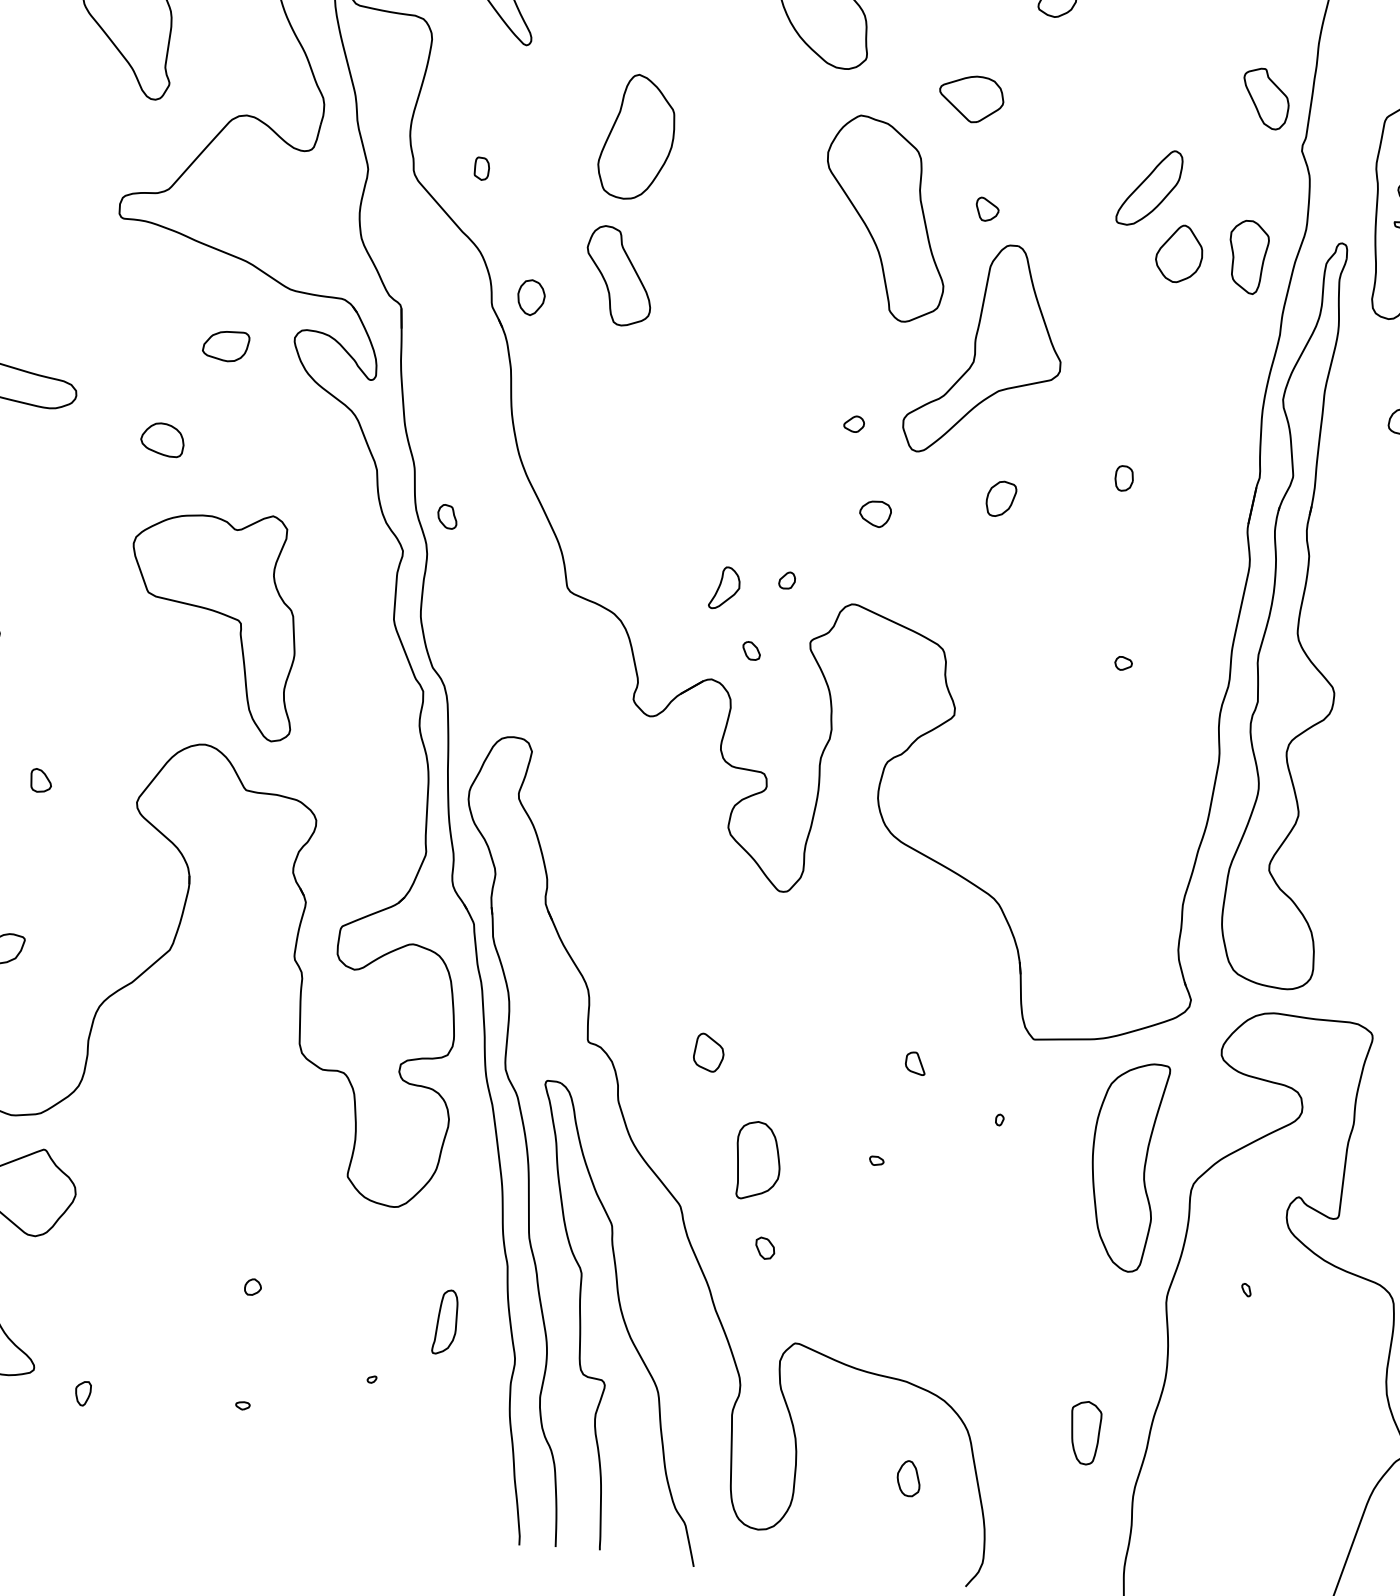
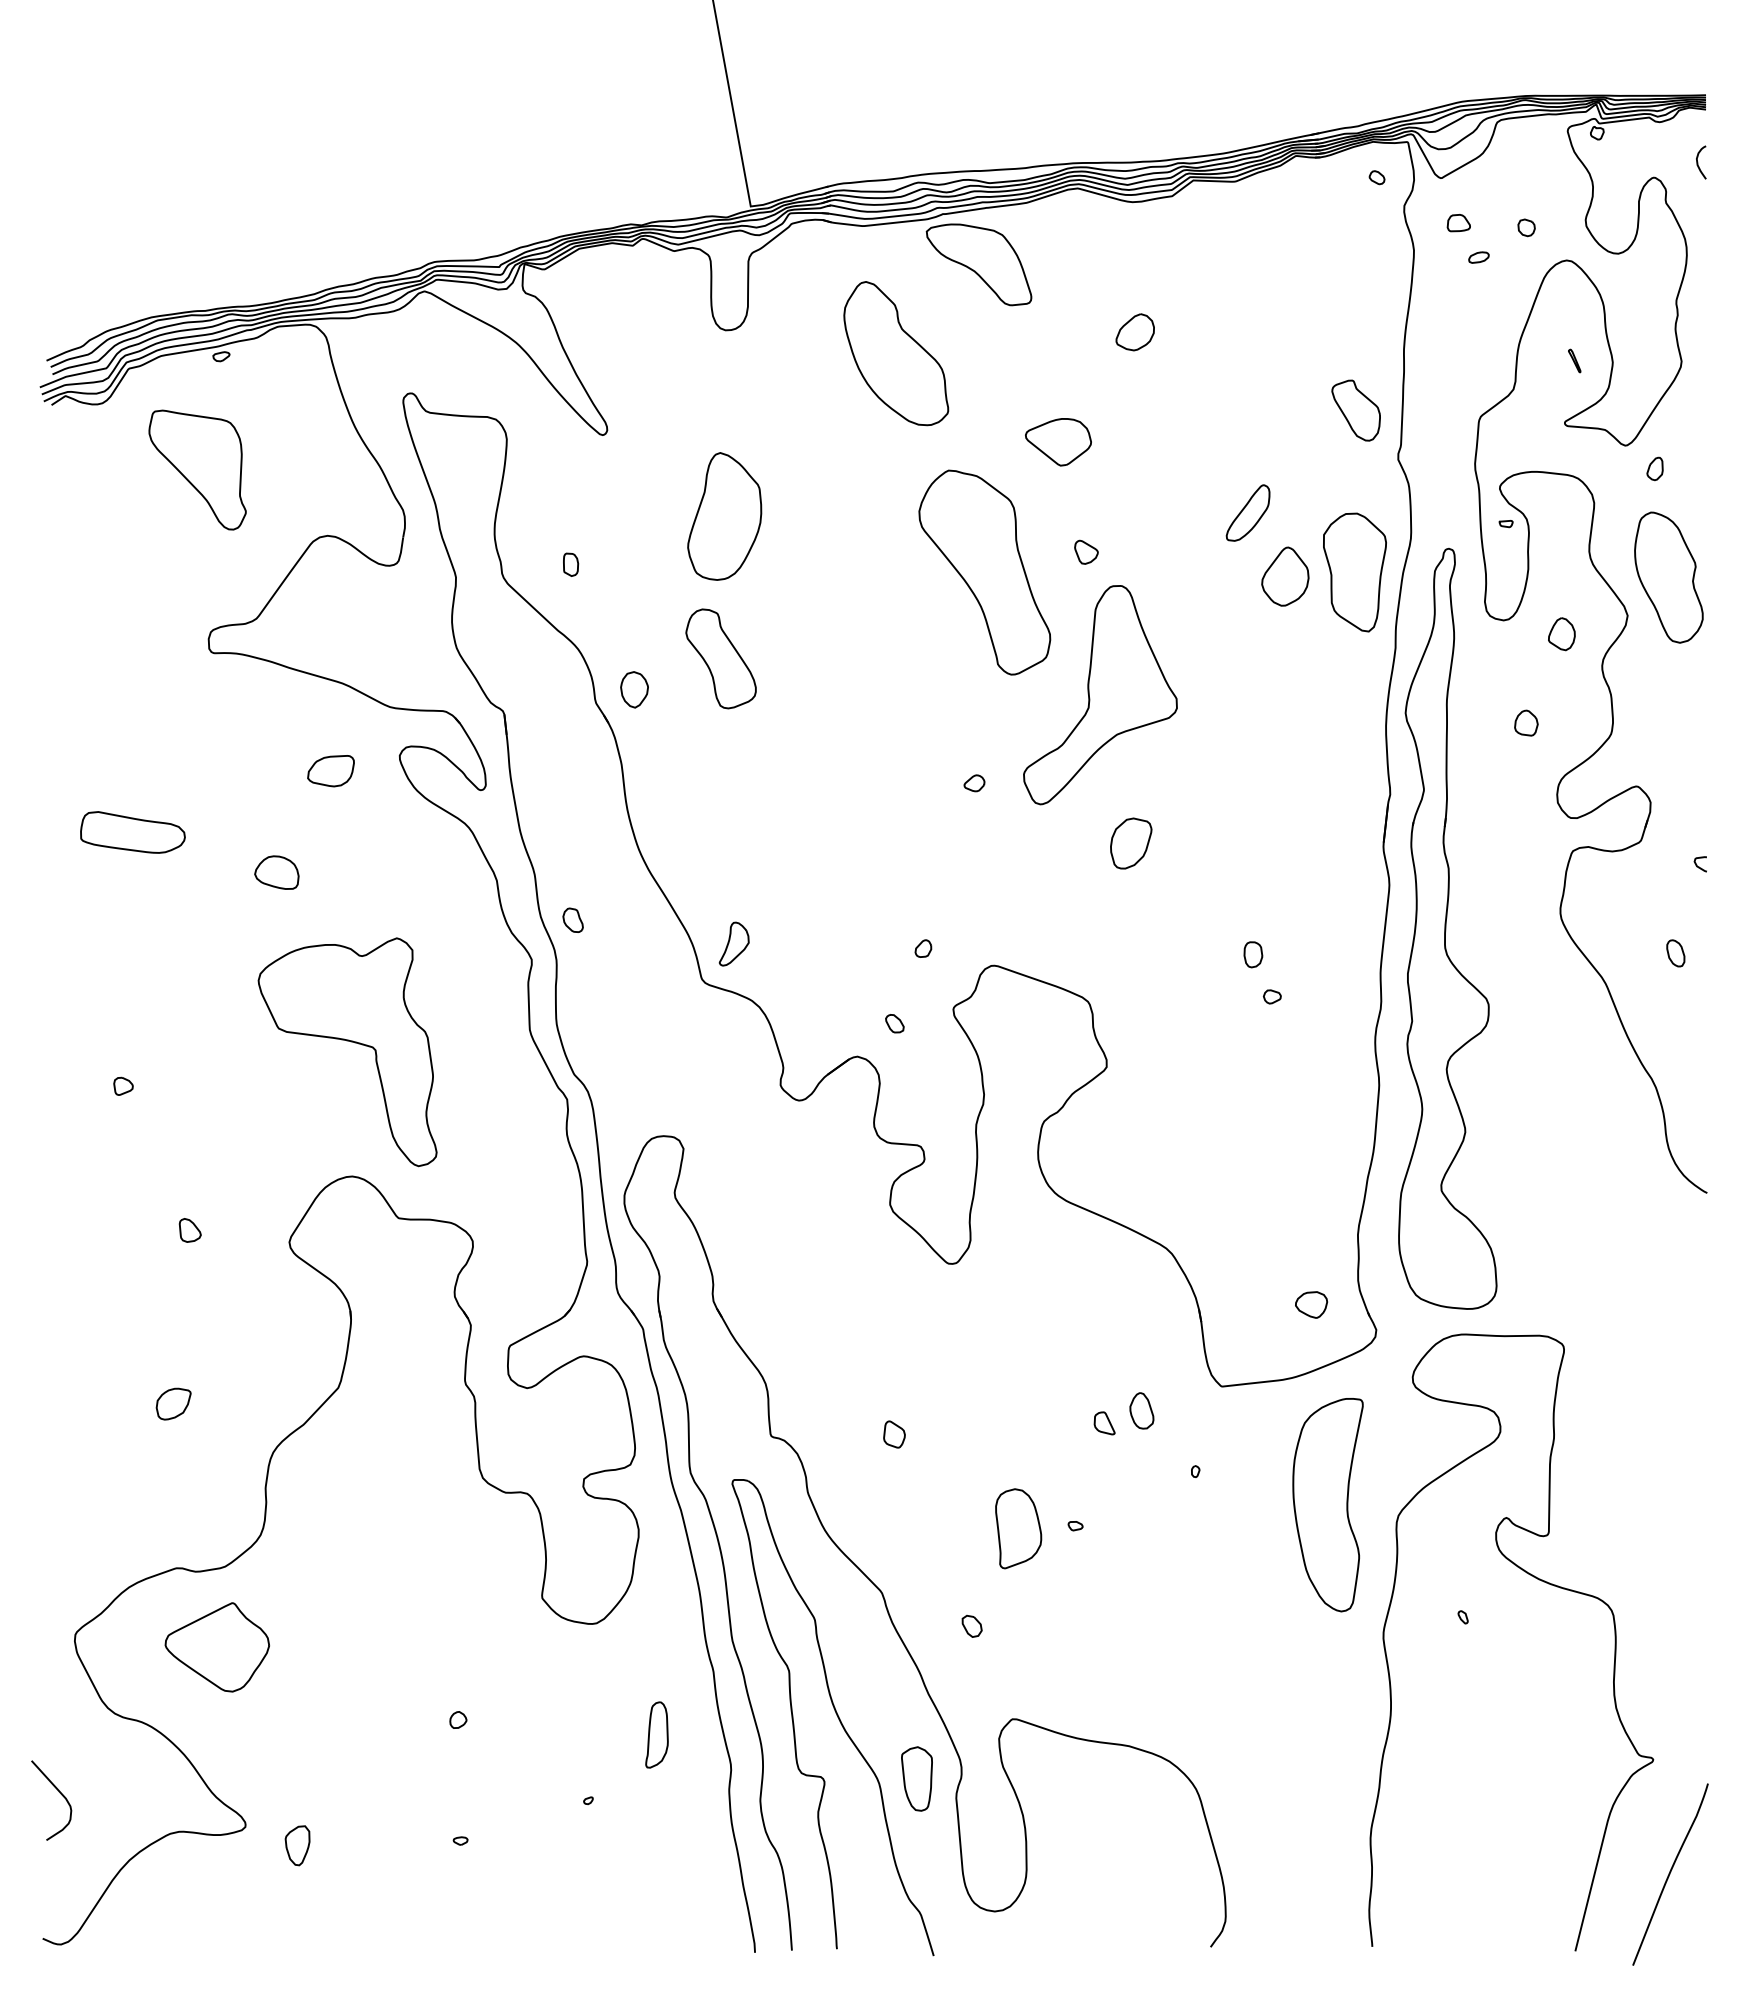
part: (1149, 187) -> (1247, 512), size x0.7
part: (1247, 256) -> (1354, 572), size x1.6
part: (1124, 478) -> (1253, 954), moved
part: (1000, 498) -> (1130, 843), size x1.4
part: (875, 513) -> (1311, 1304), moved
part: (724, 587) -> (733, 943), moved
part: (709, 1052) -> (894, 1434), size x0.7
part: (757, 1160) -> (1018, 1528), moved
part: (82, 1393) -> (297, 1845), size x1.6
part: (1084, 1432) -> (916, 1778), moved
part: (908, 1478) -> (1141, 1410), moved

